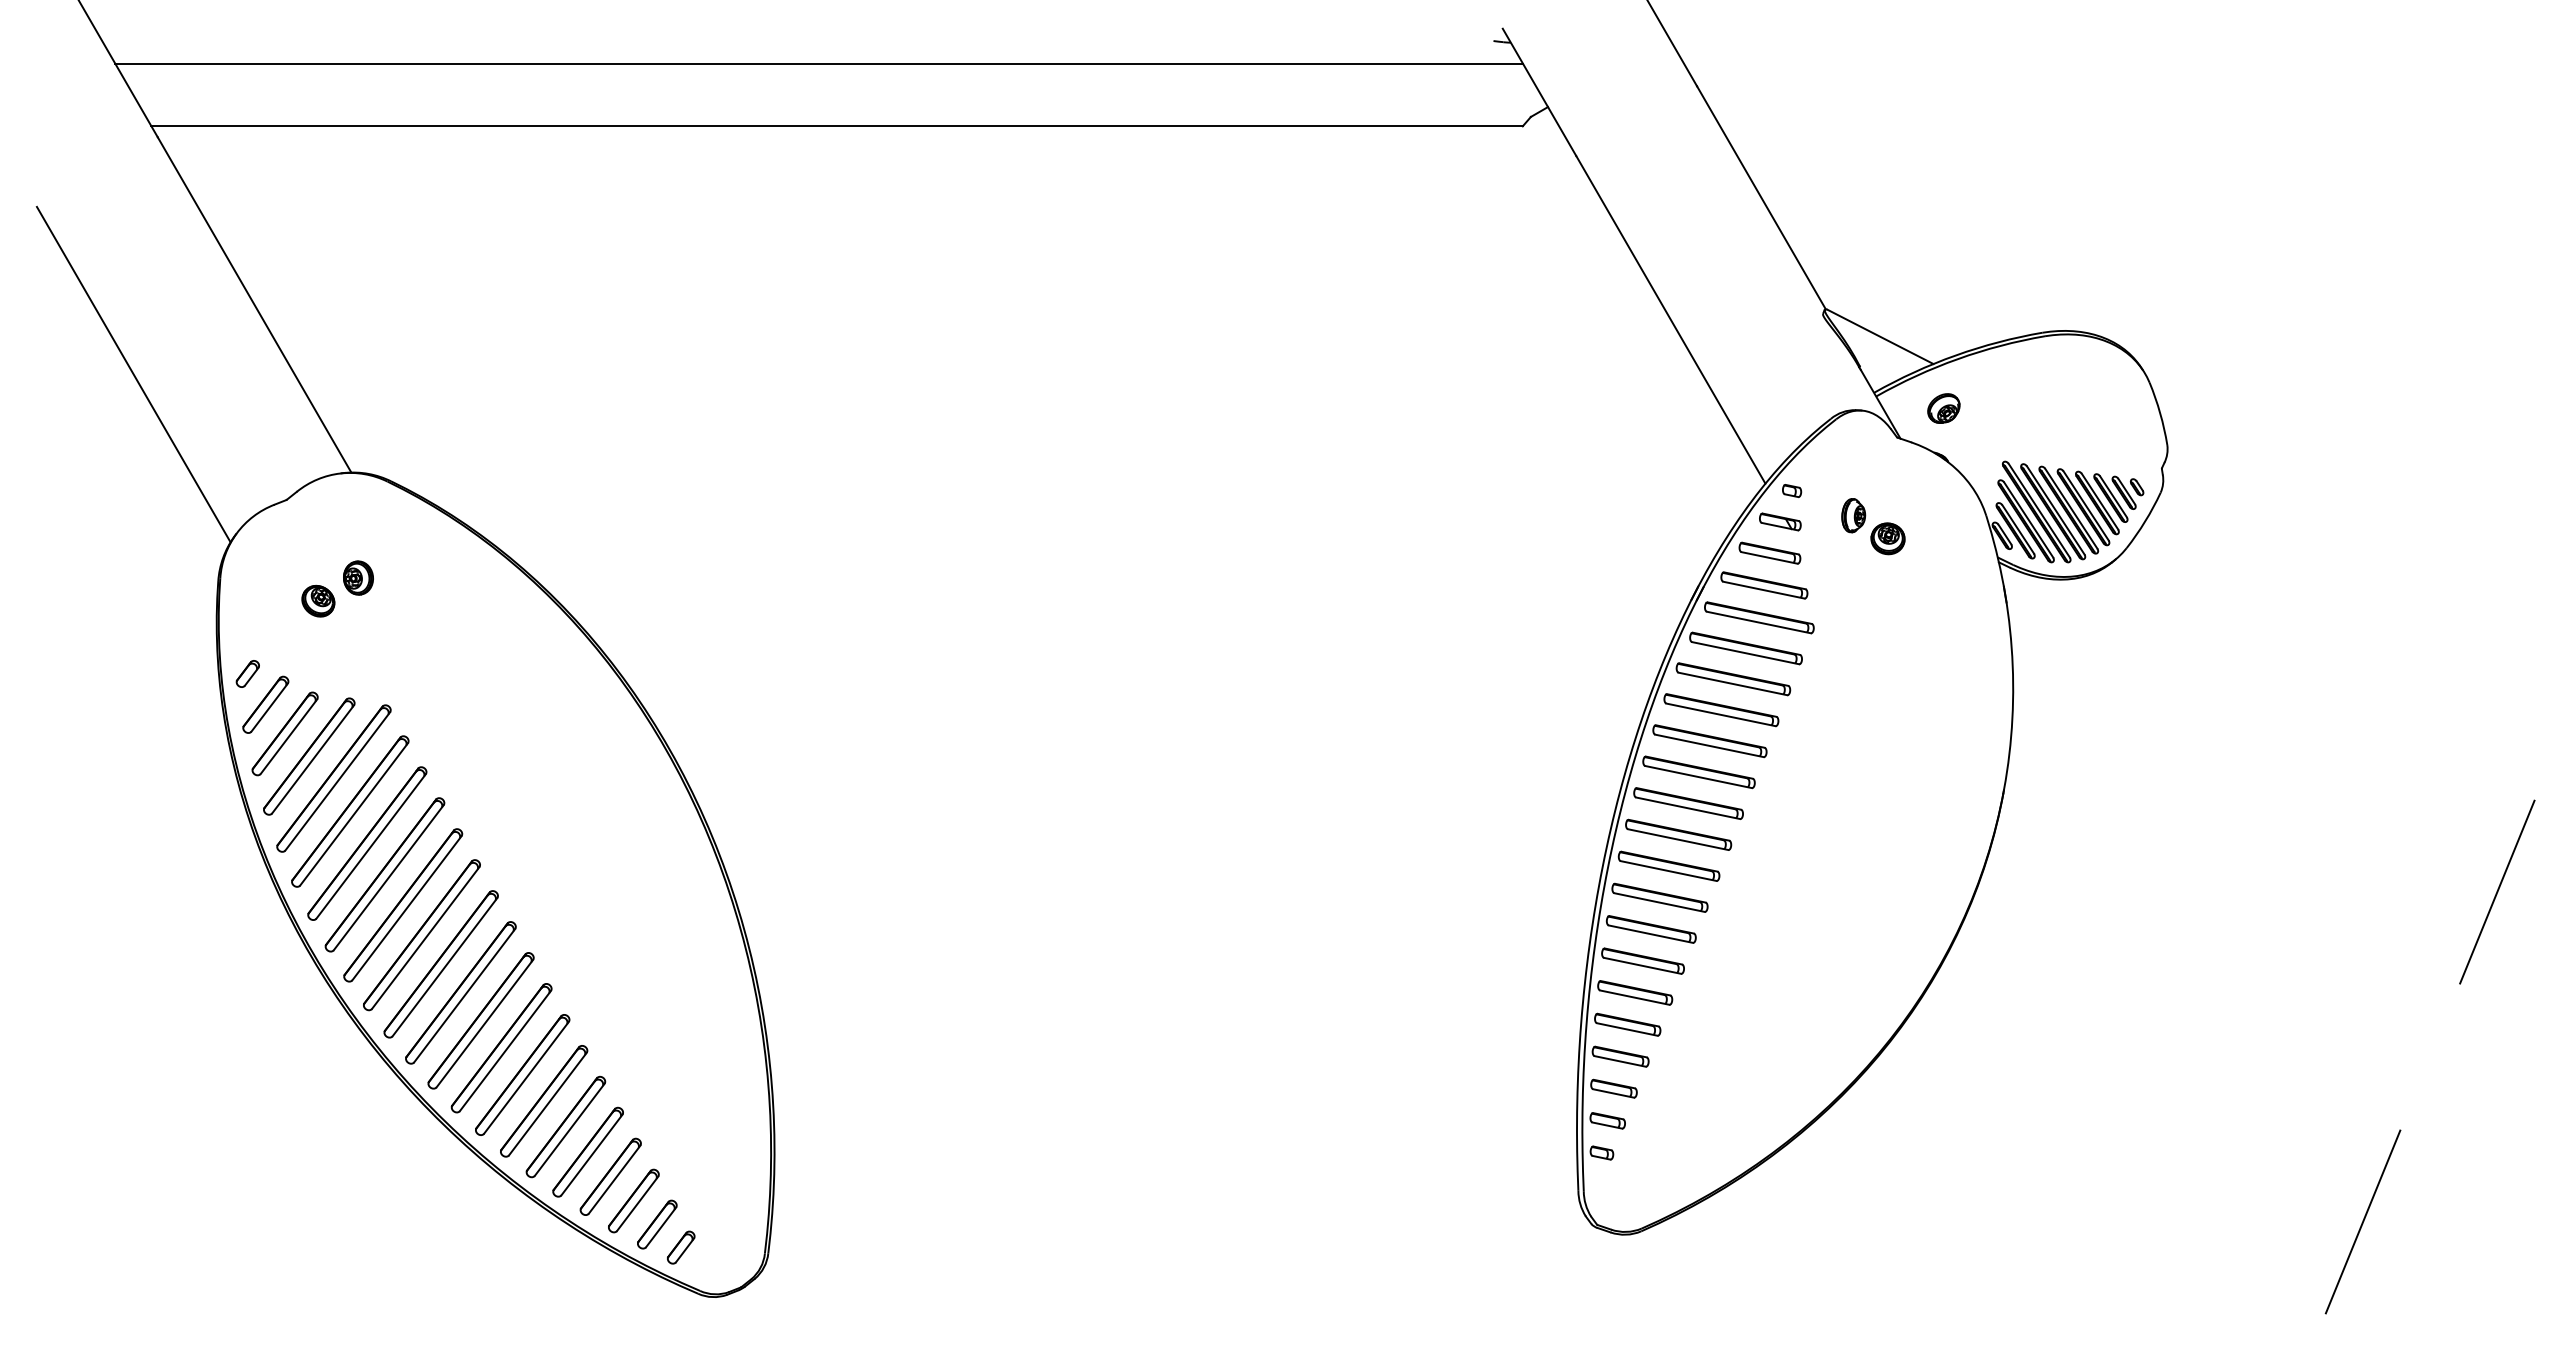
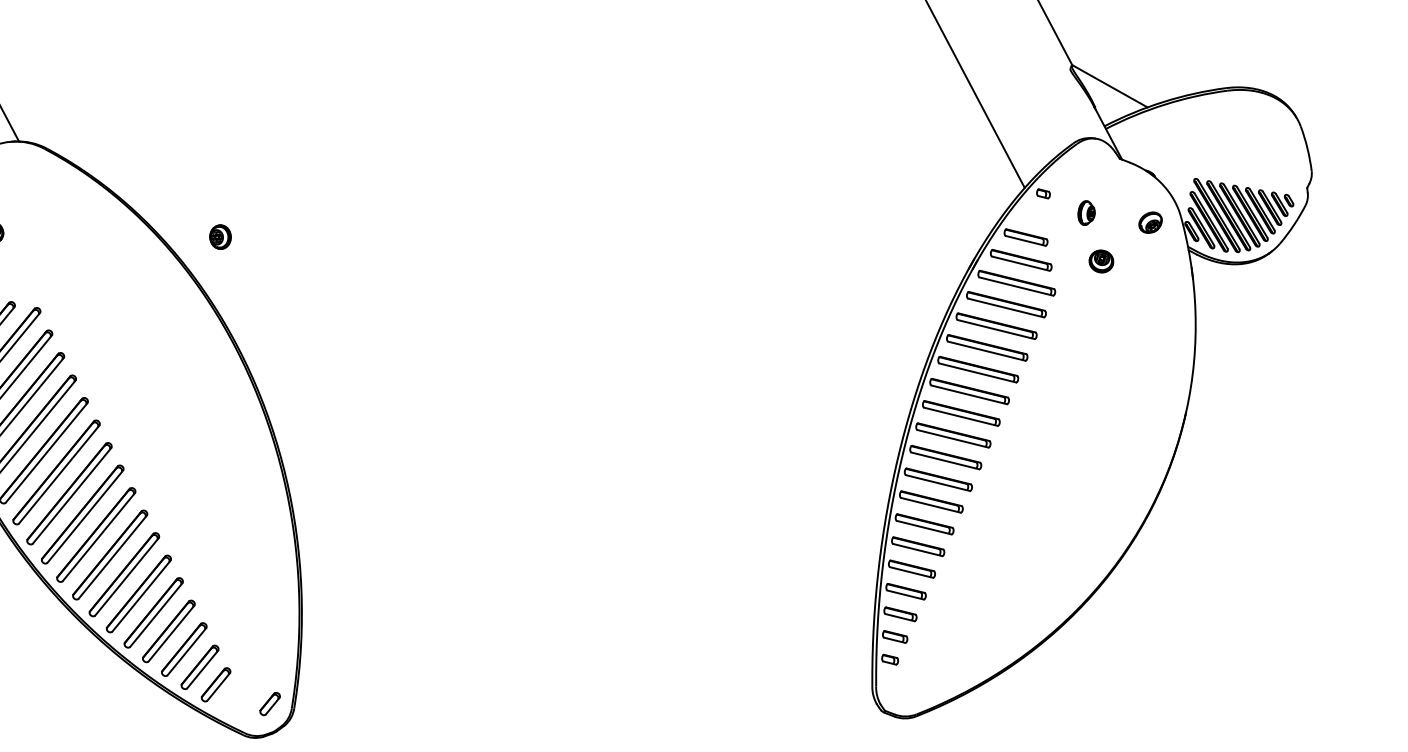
part: (1943, 408) -> (1150, 222), moved
part: (1780, 521) -> (1034, 215), removed
part: (1887, 538) -> (1101, 261), moved
part: (358, 577) -> (220, 236), moved
part: (681, 1247) -> (270, 703), moved

